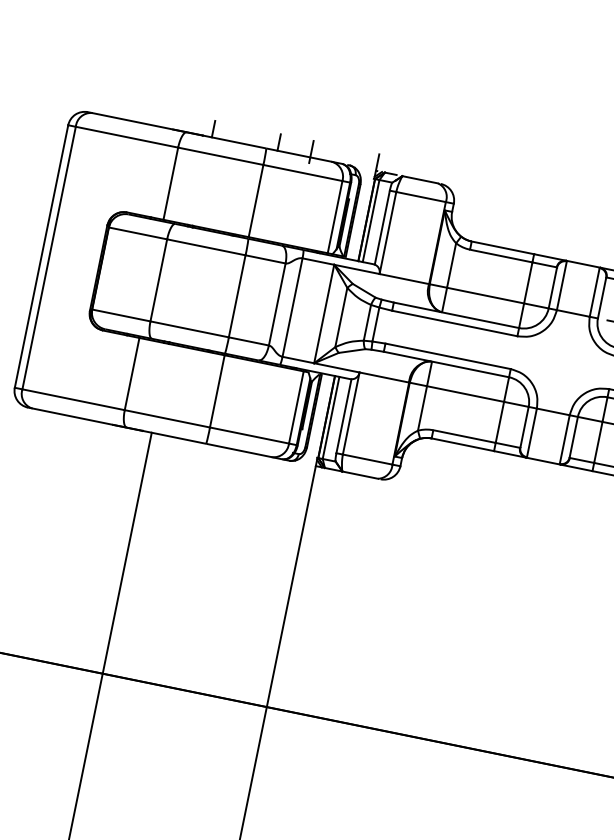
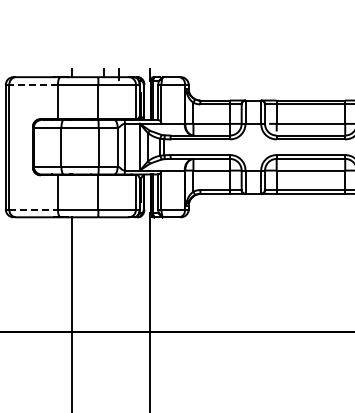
line: (126, 136) -> (33, 84), solid -> dashed
line: (75, 400) -> (34, 209), solid -> dashed

